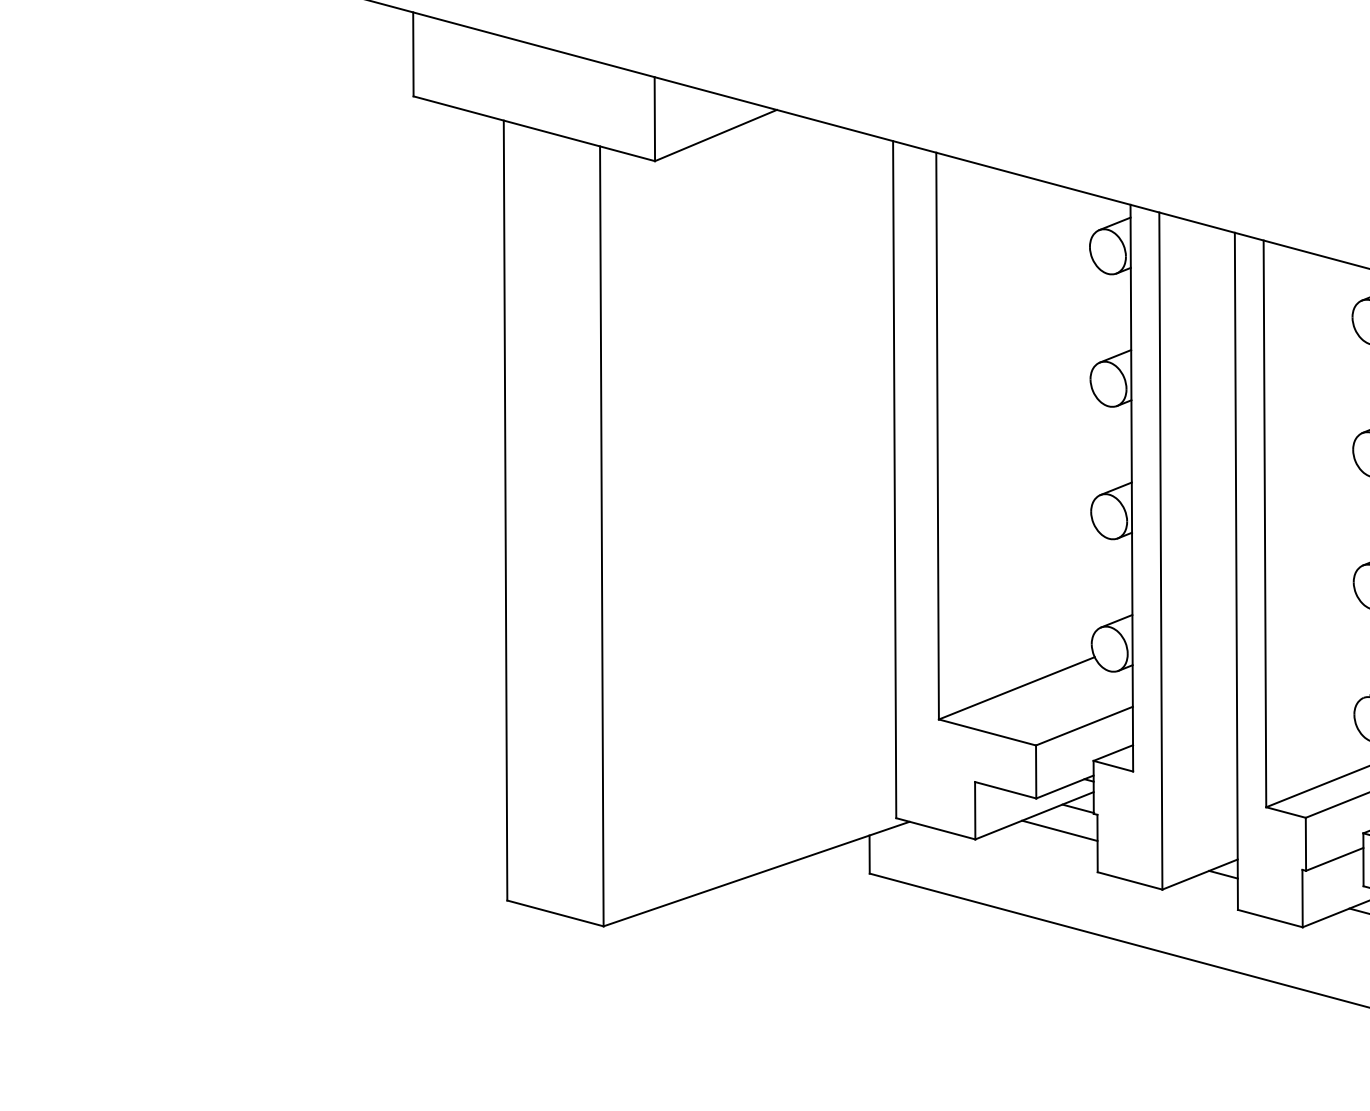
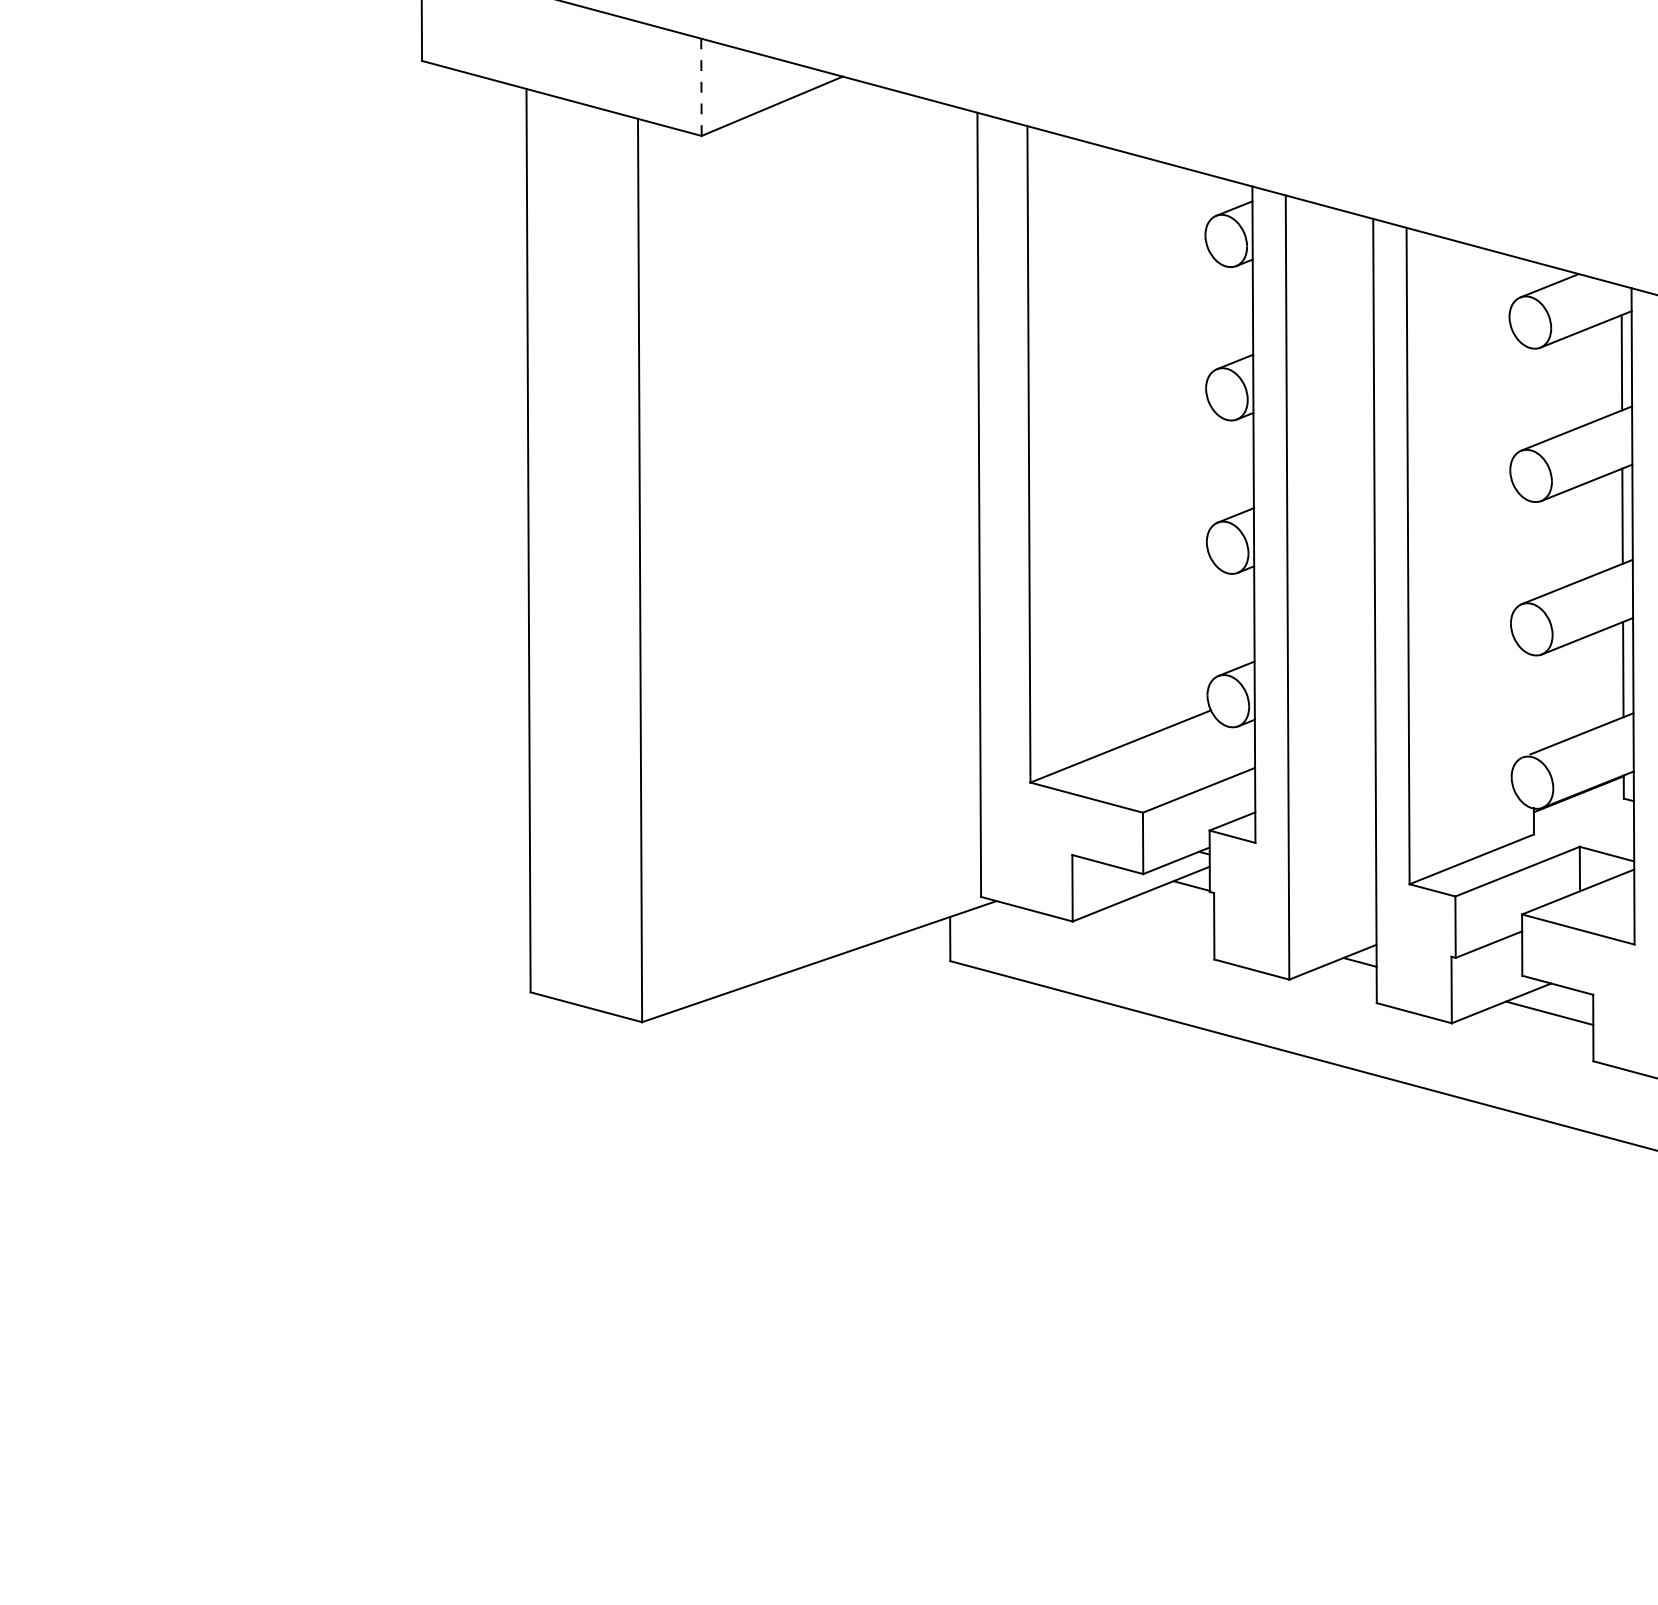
line: (654, 119) -> (701, 87), solid -> dashed
line: (1059, 830) -> (1170, 911), removed

